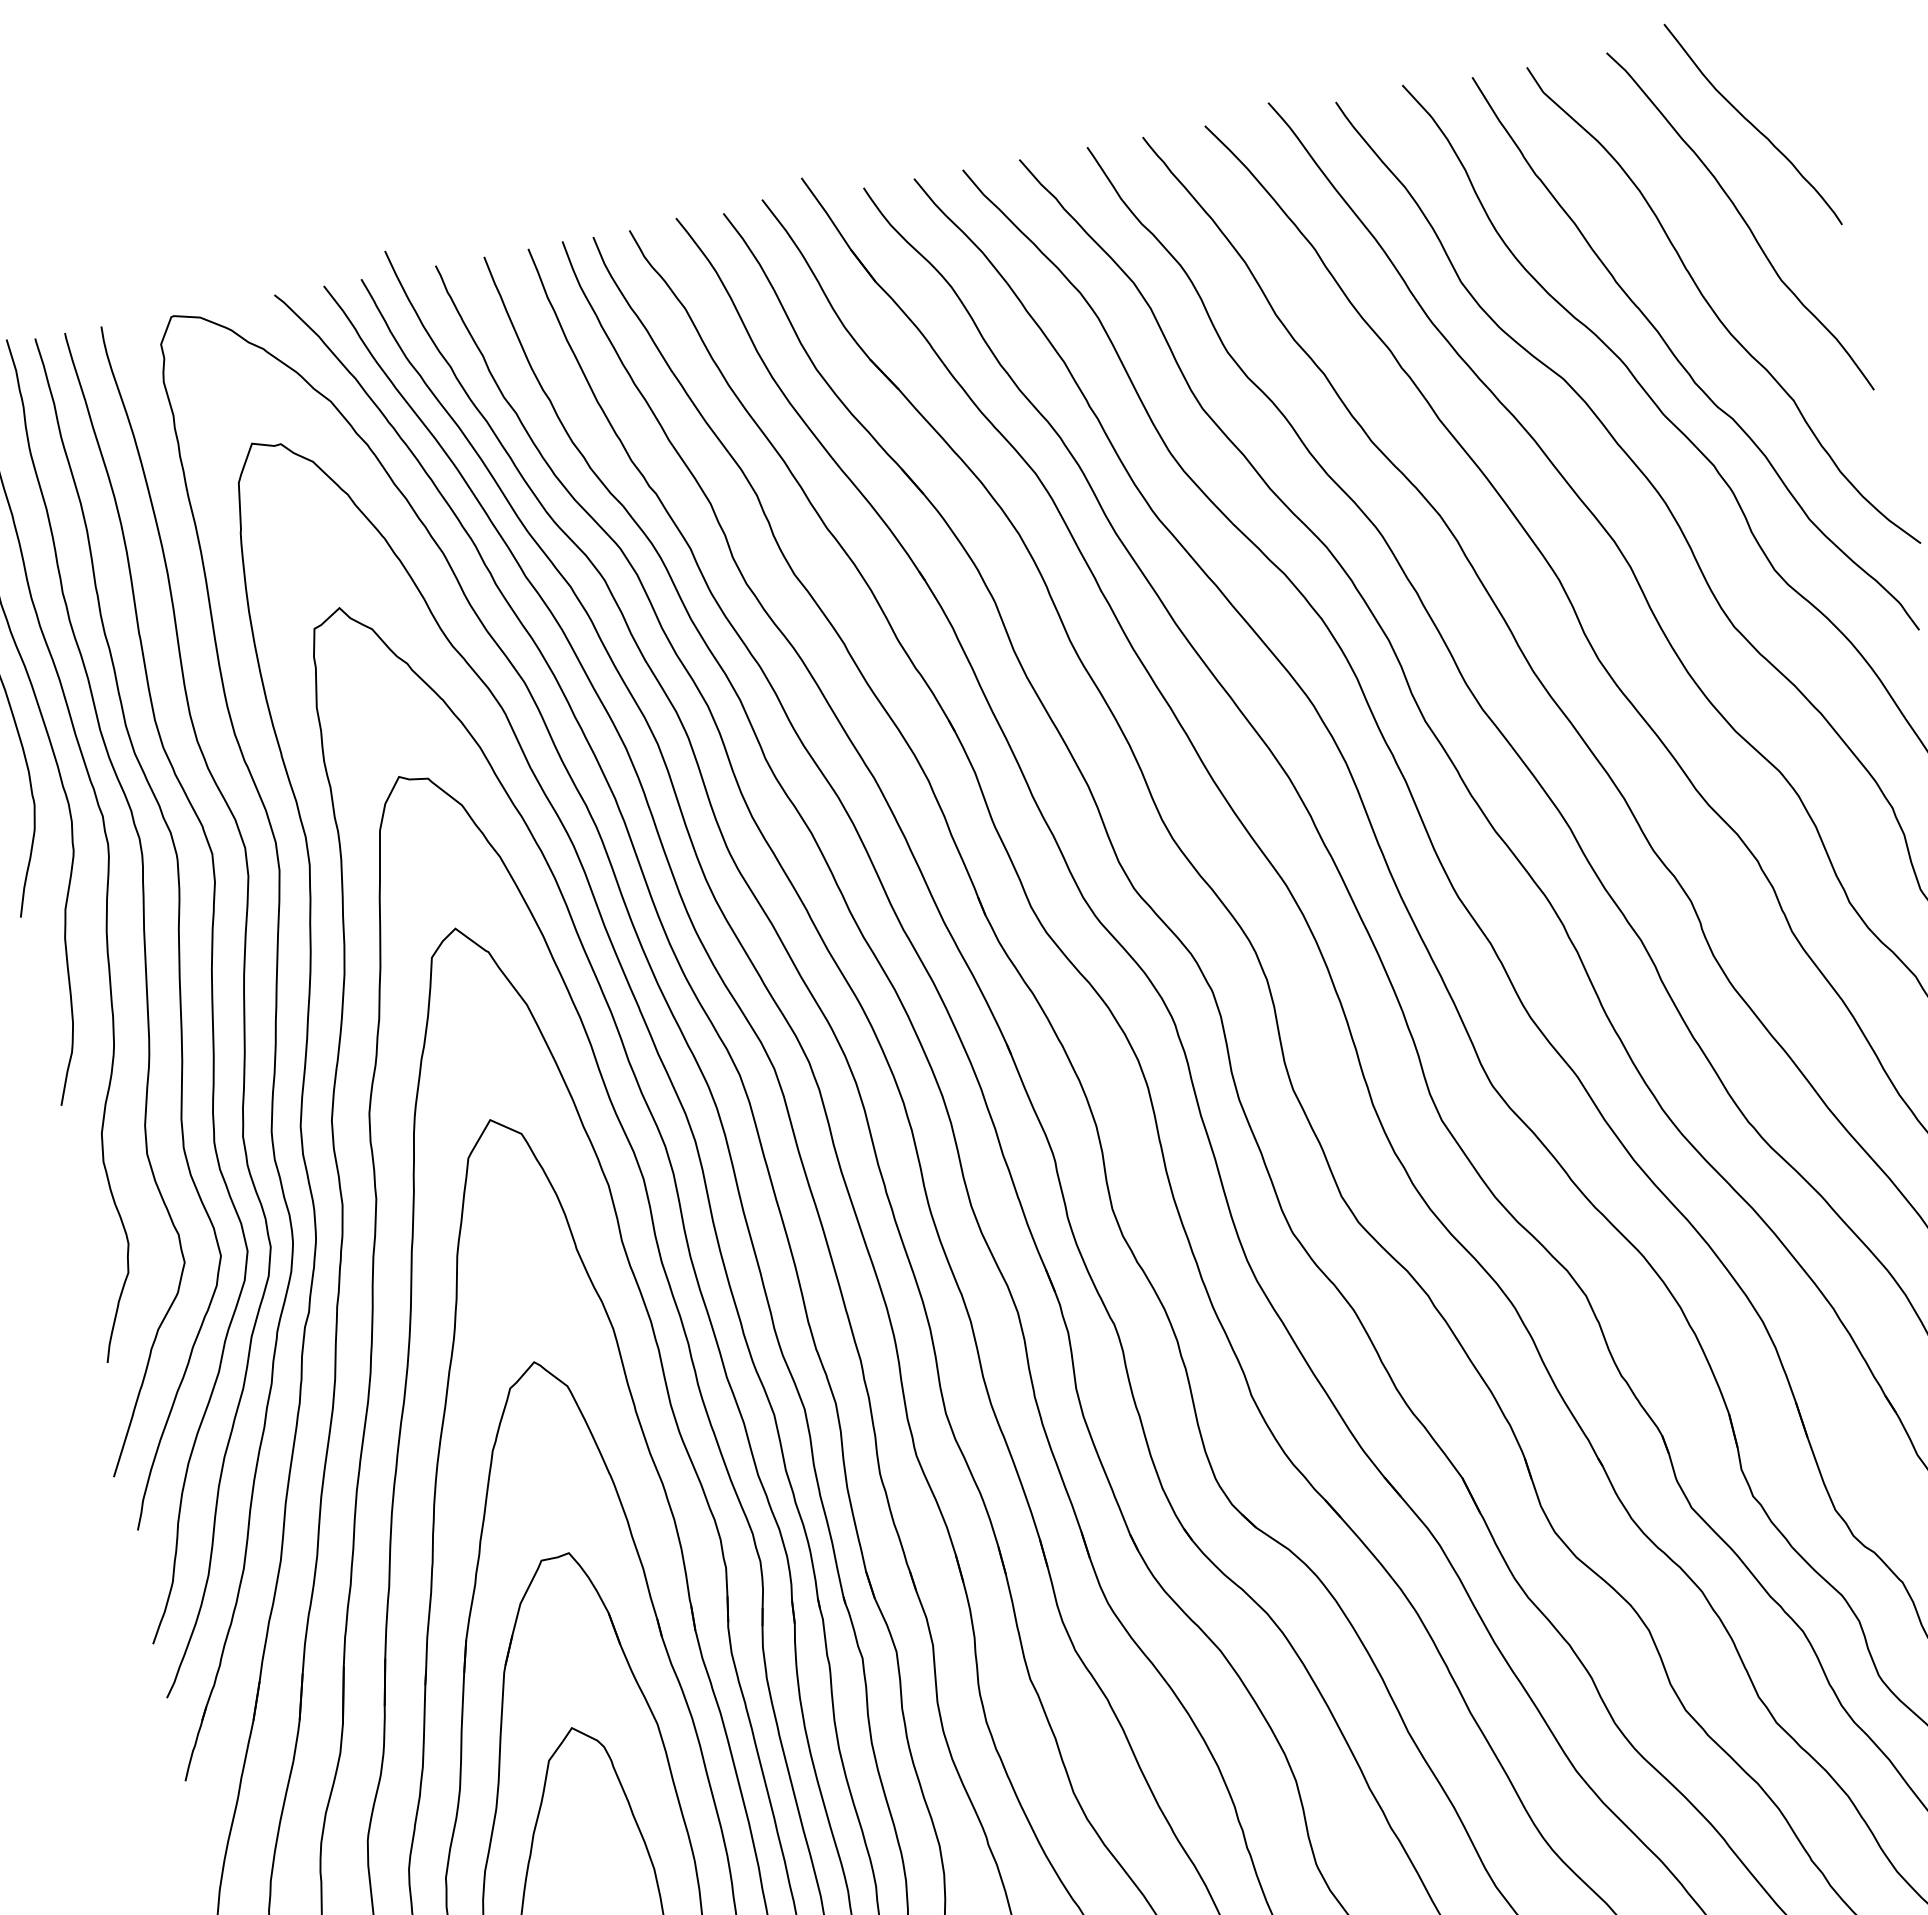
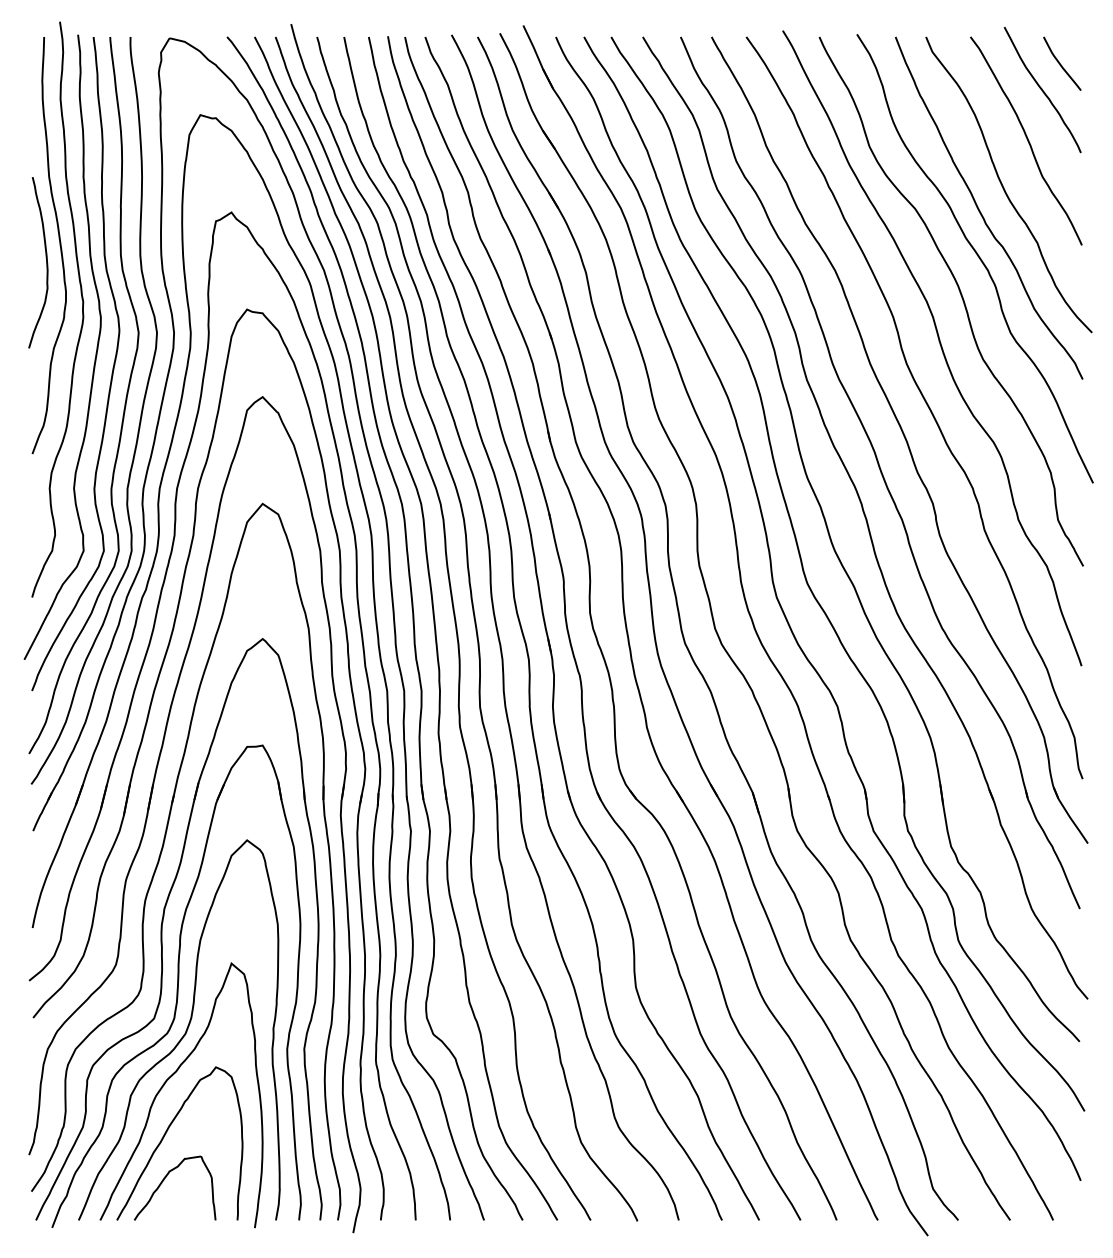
curve: (1778, 72) -> (1061, 64), added

